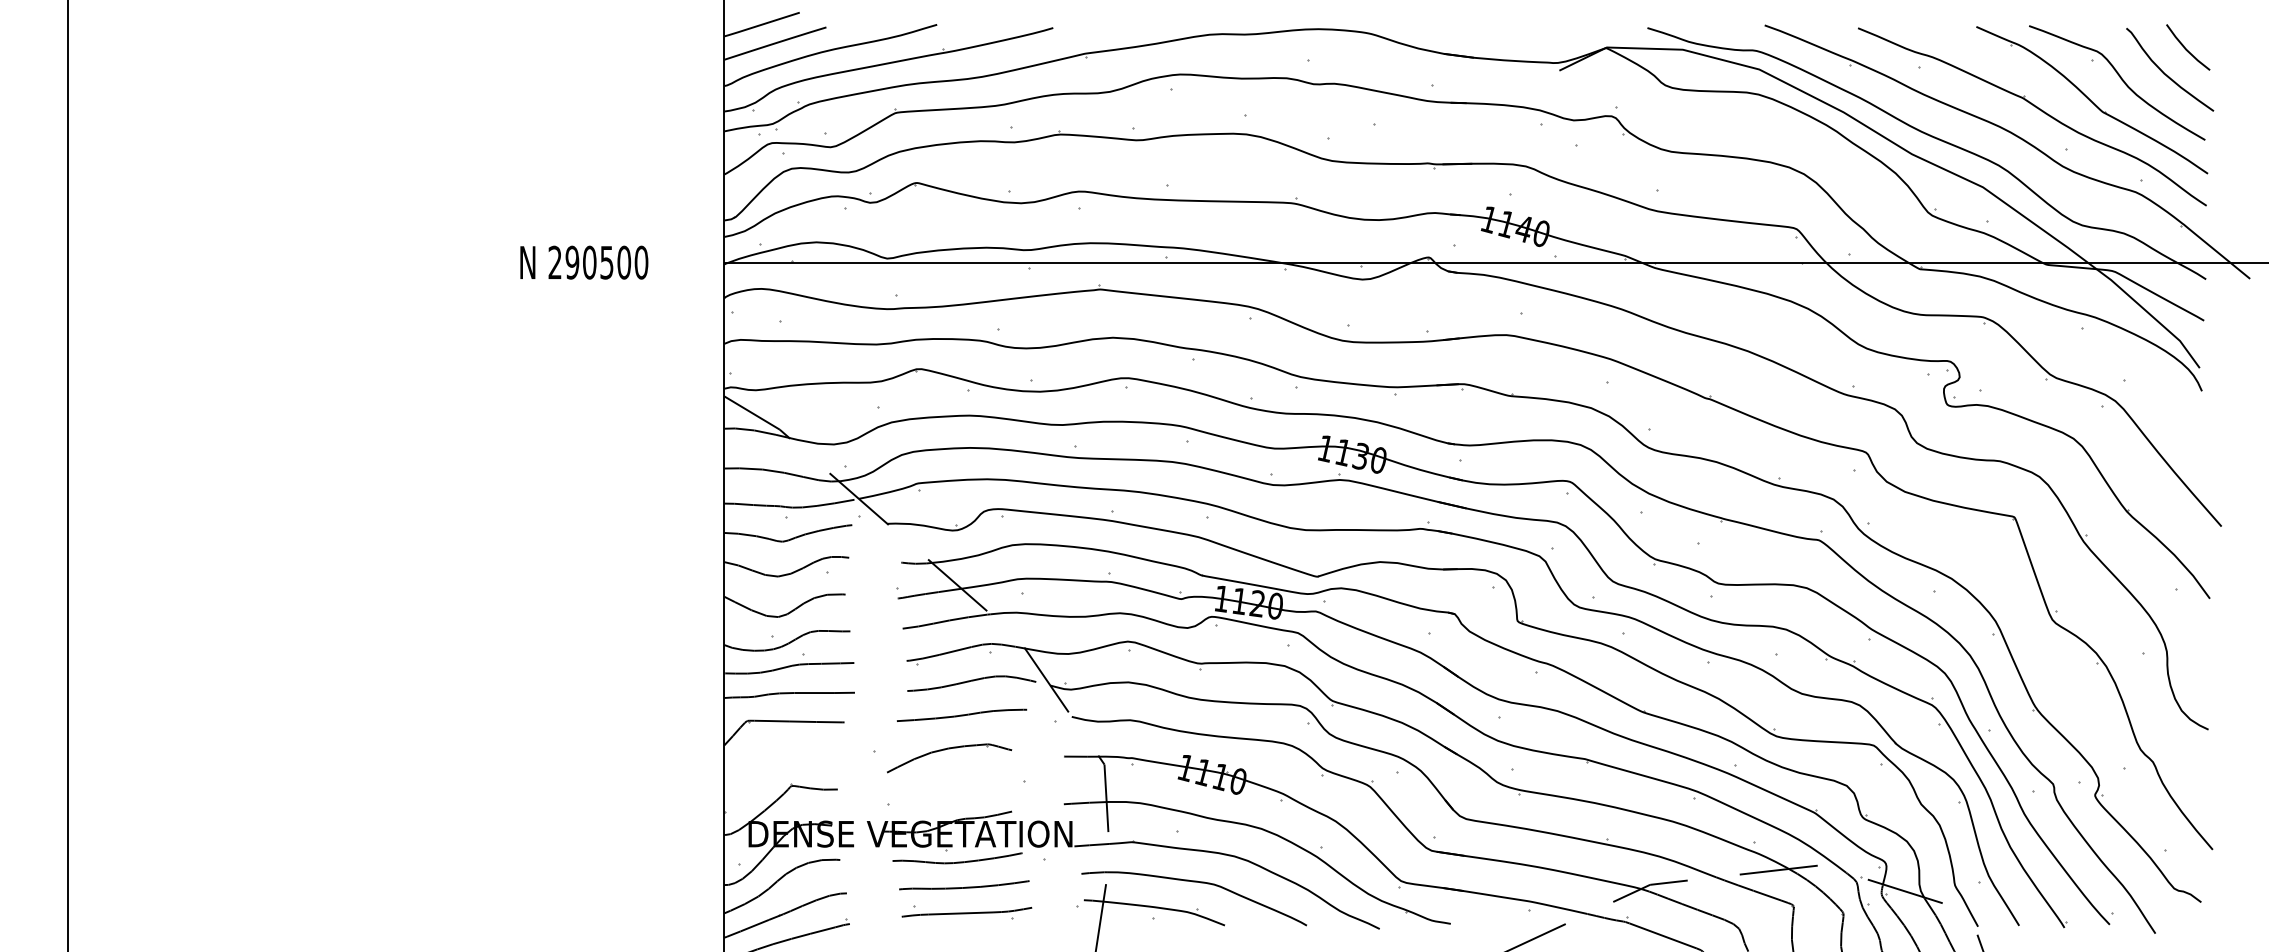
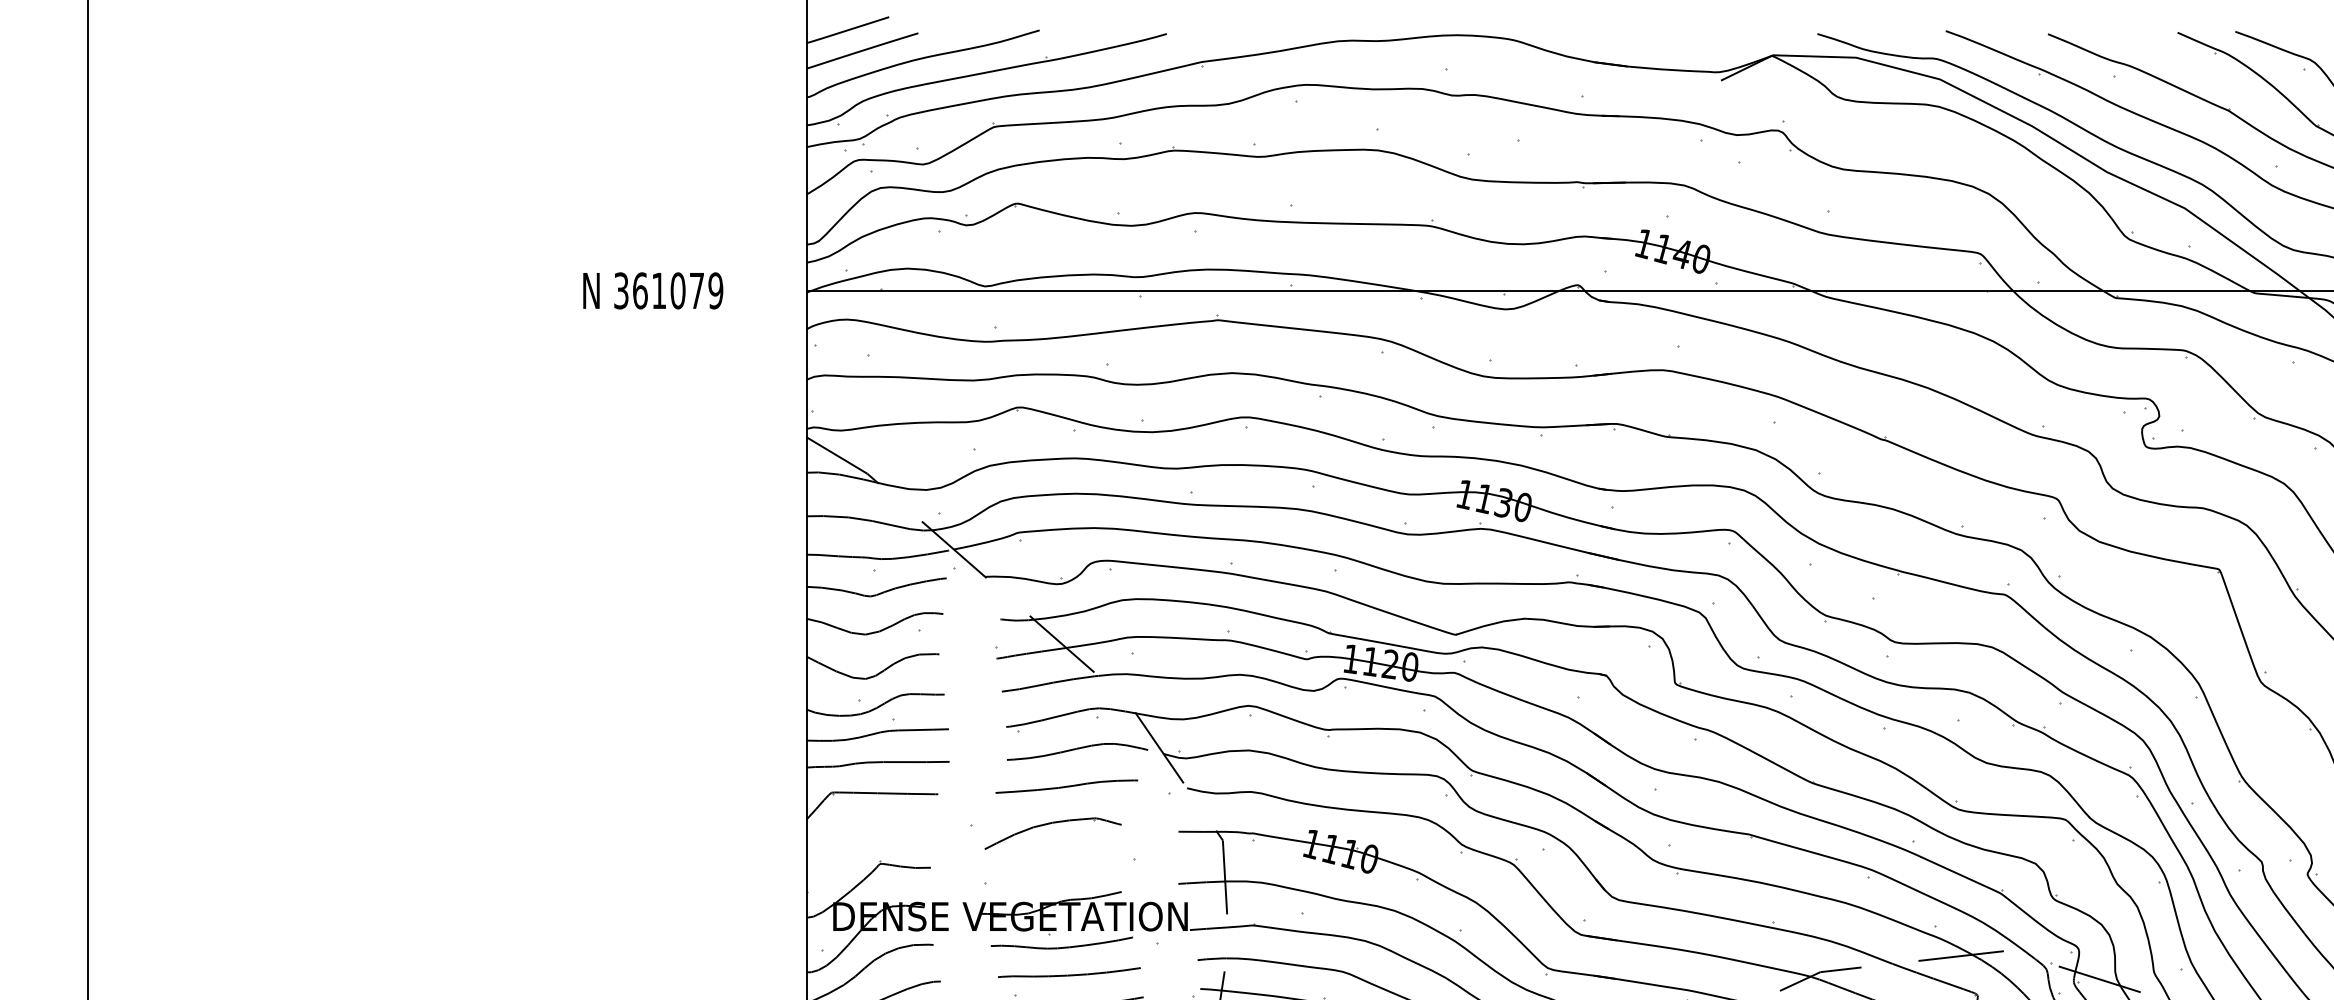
text: (598, 262) -> (668, 290), 290500 -> 361079

